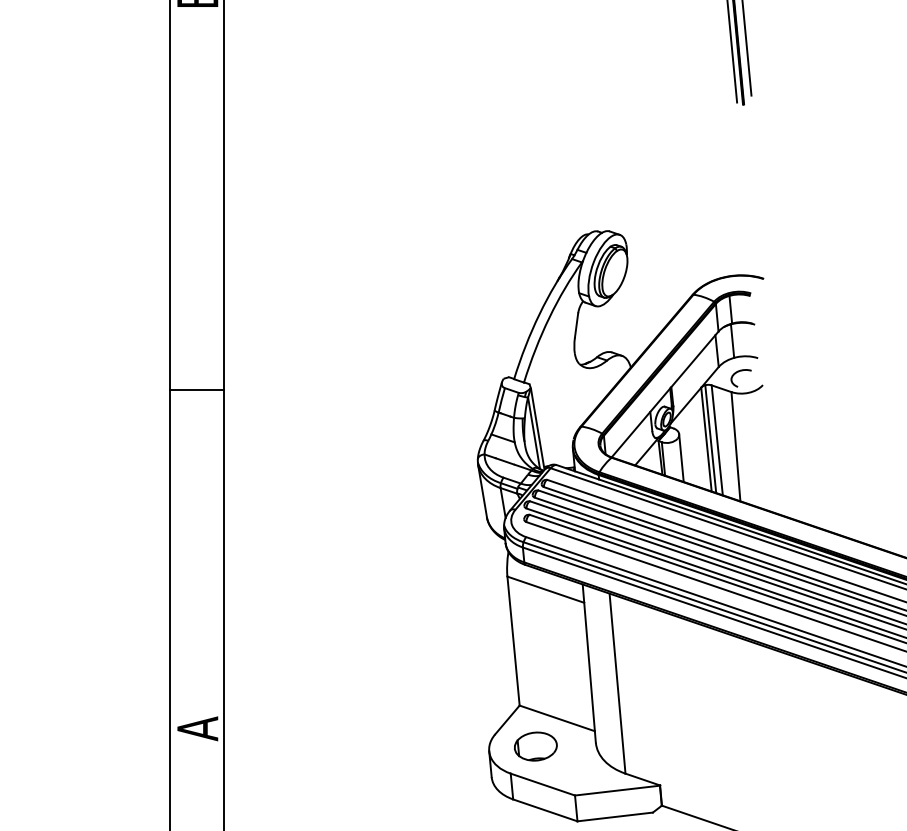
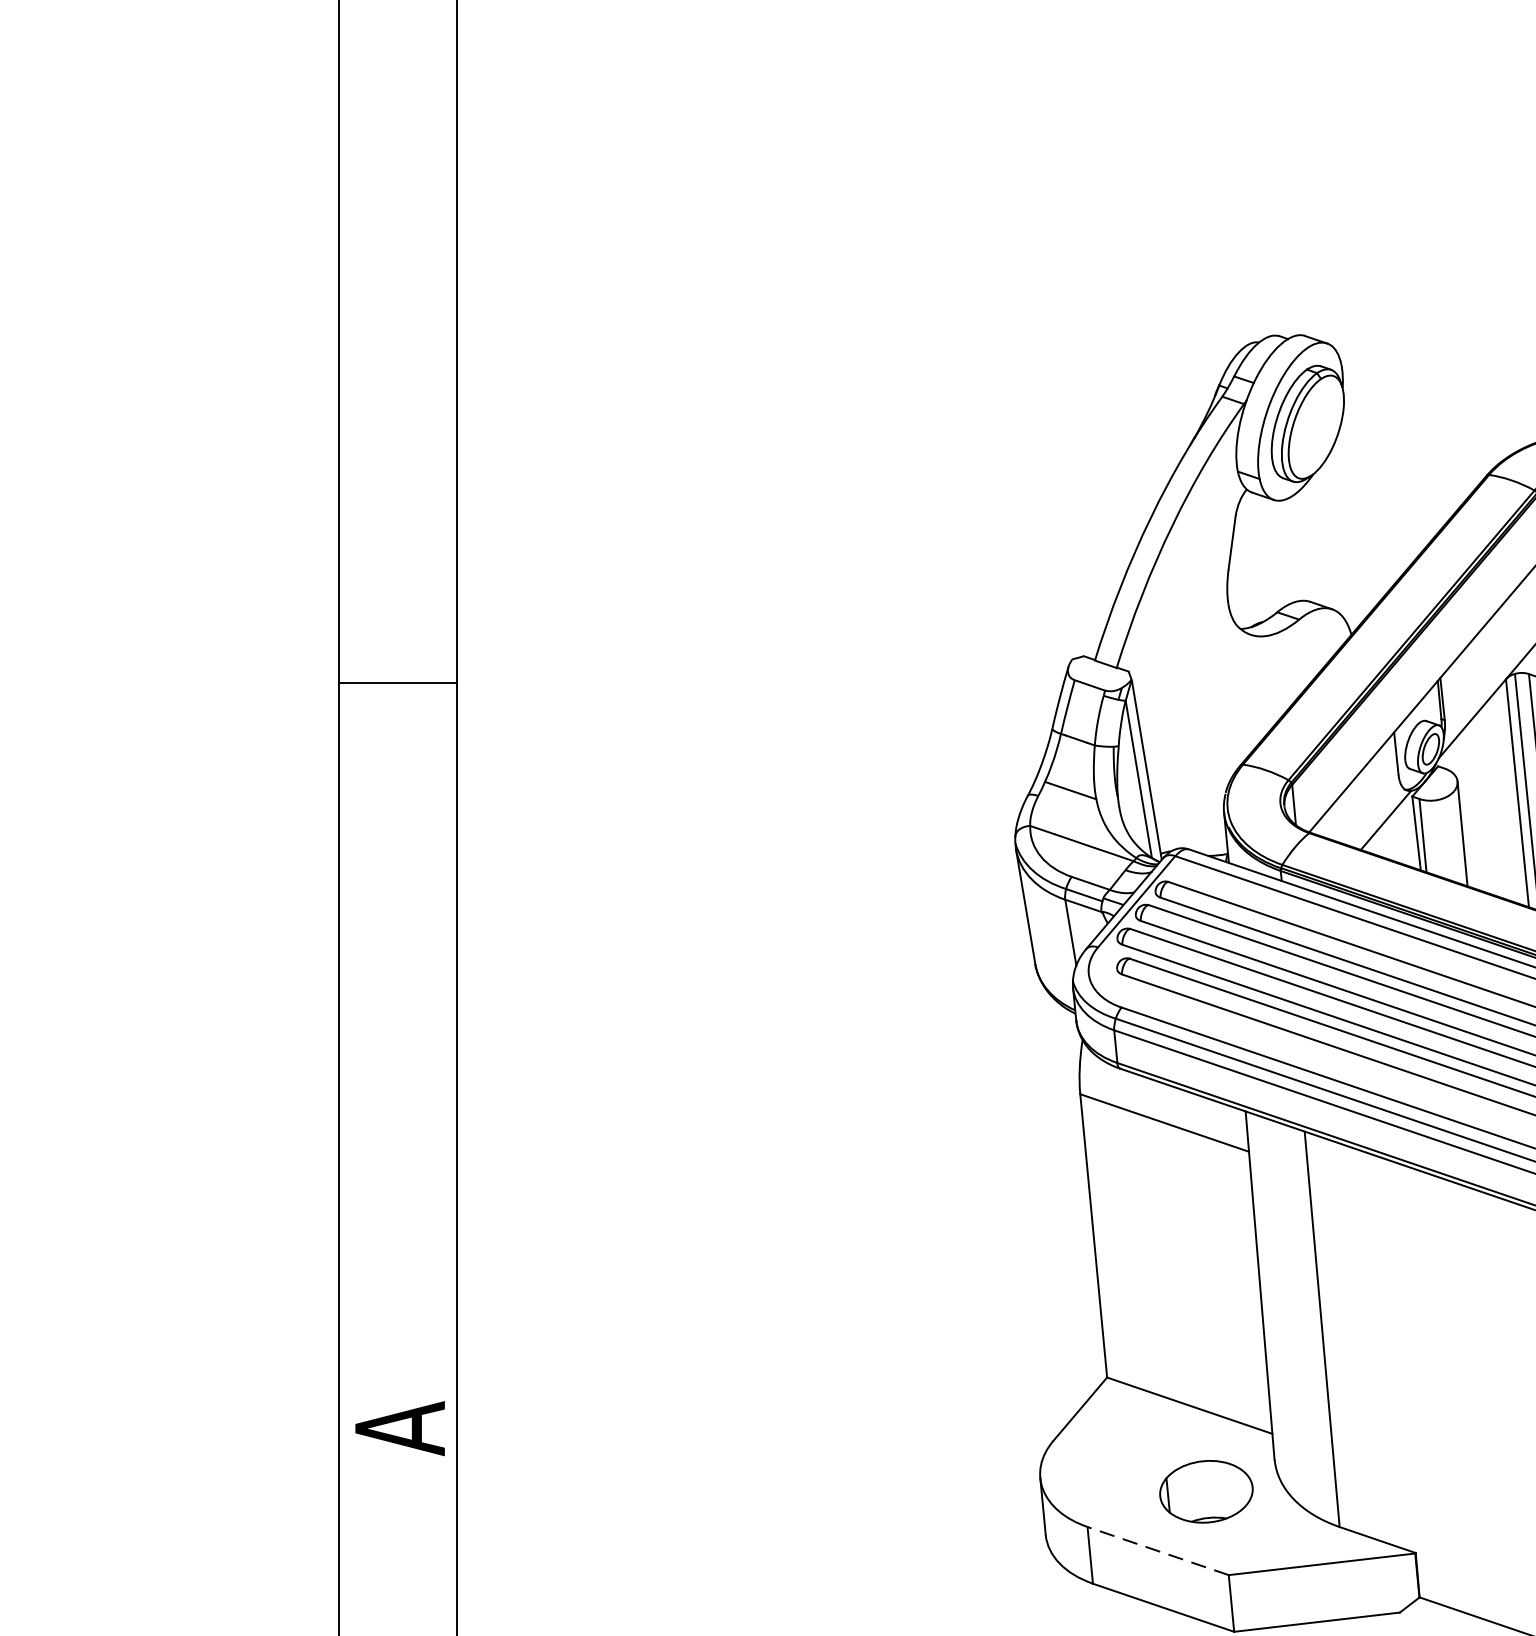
part: (535, 746) -> (1205, 1491), moved
line: (542, 784) -> (1157, 1550), solid -> dashed

